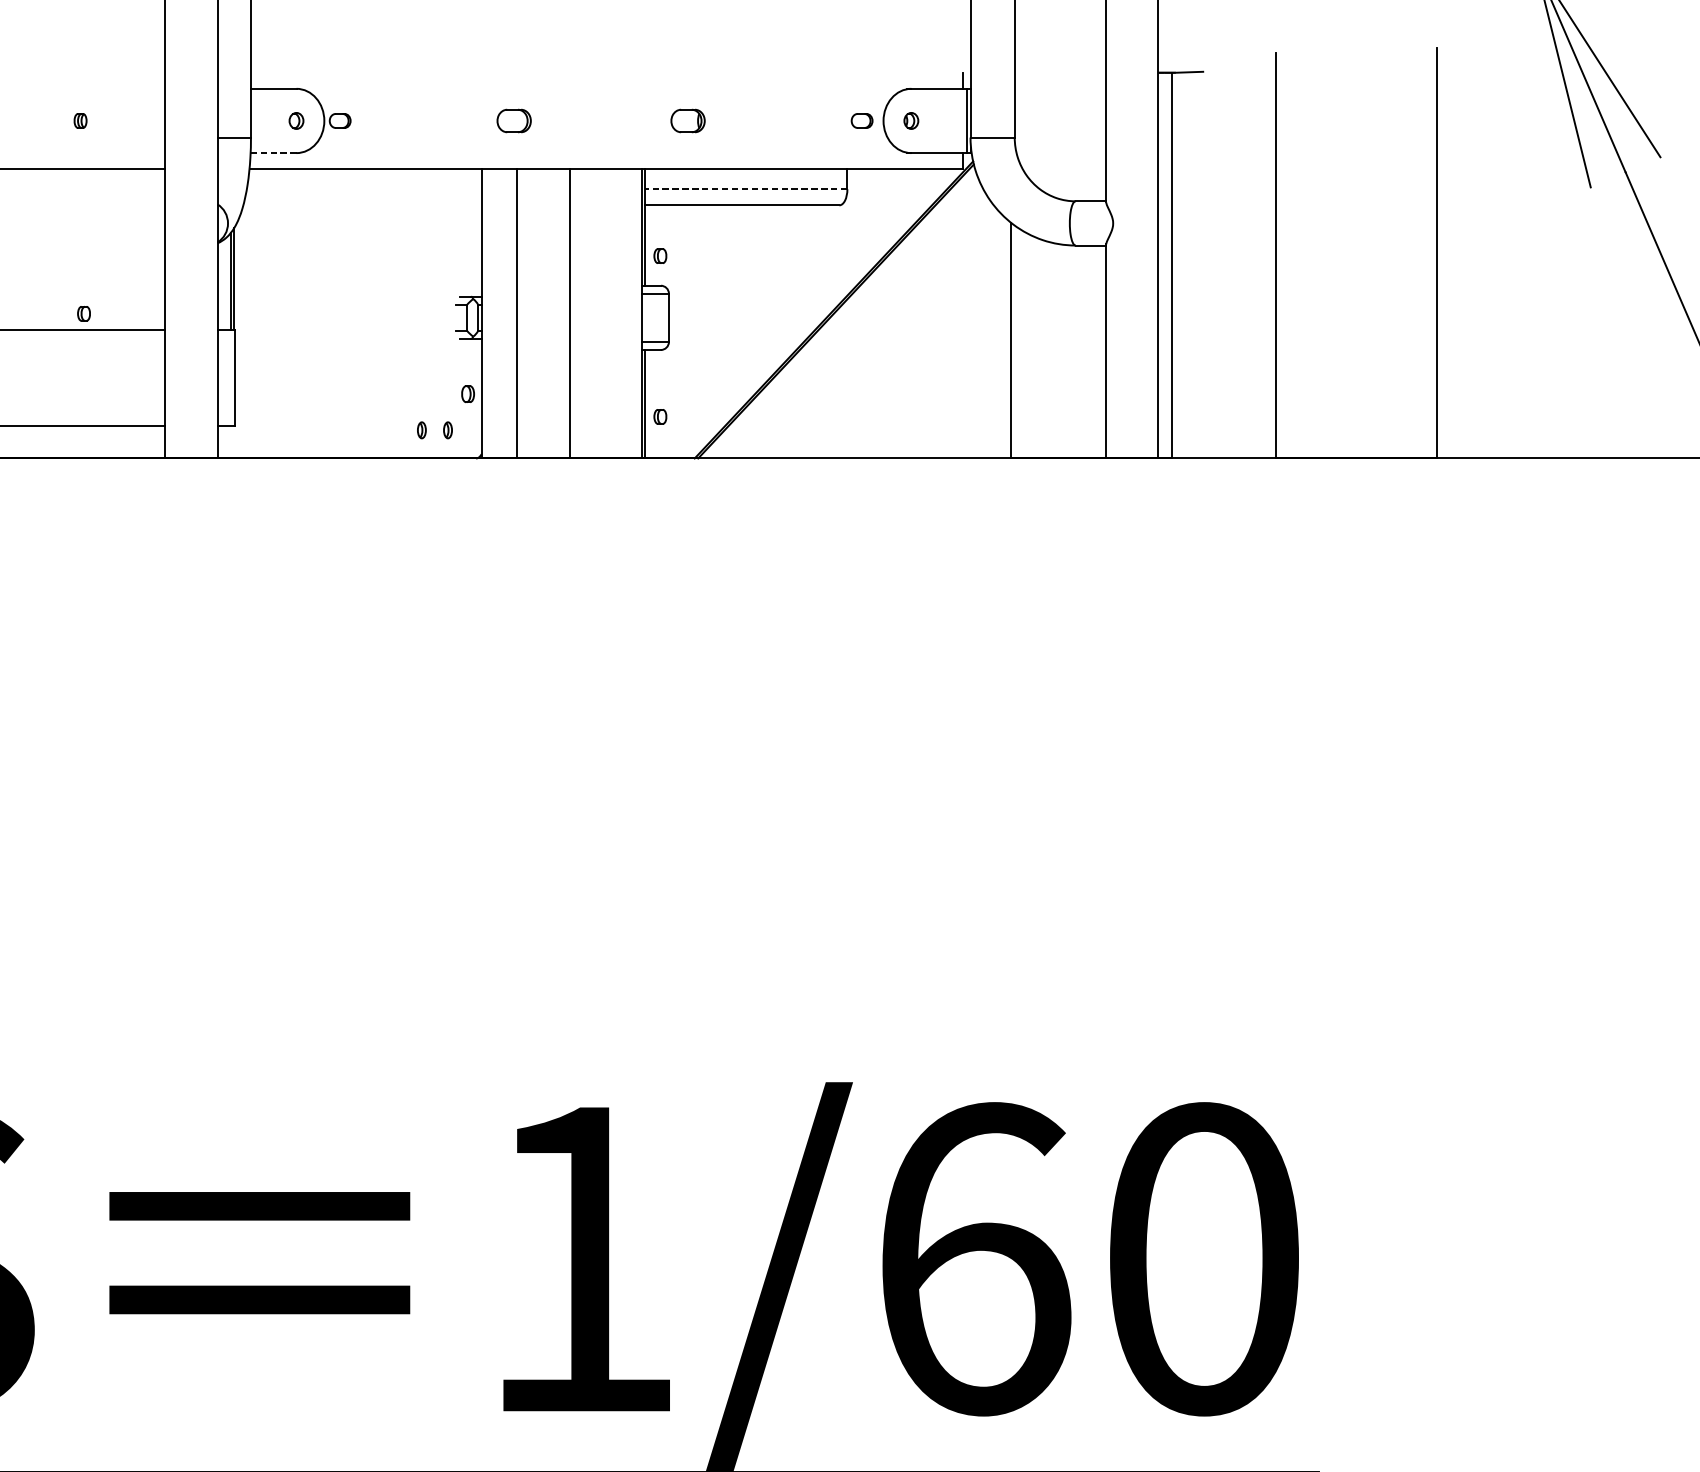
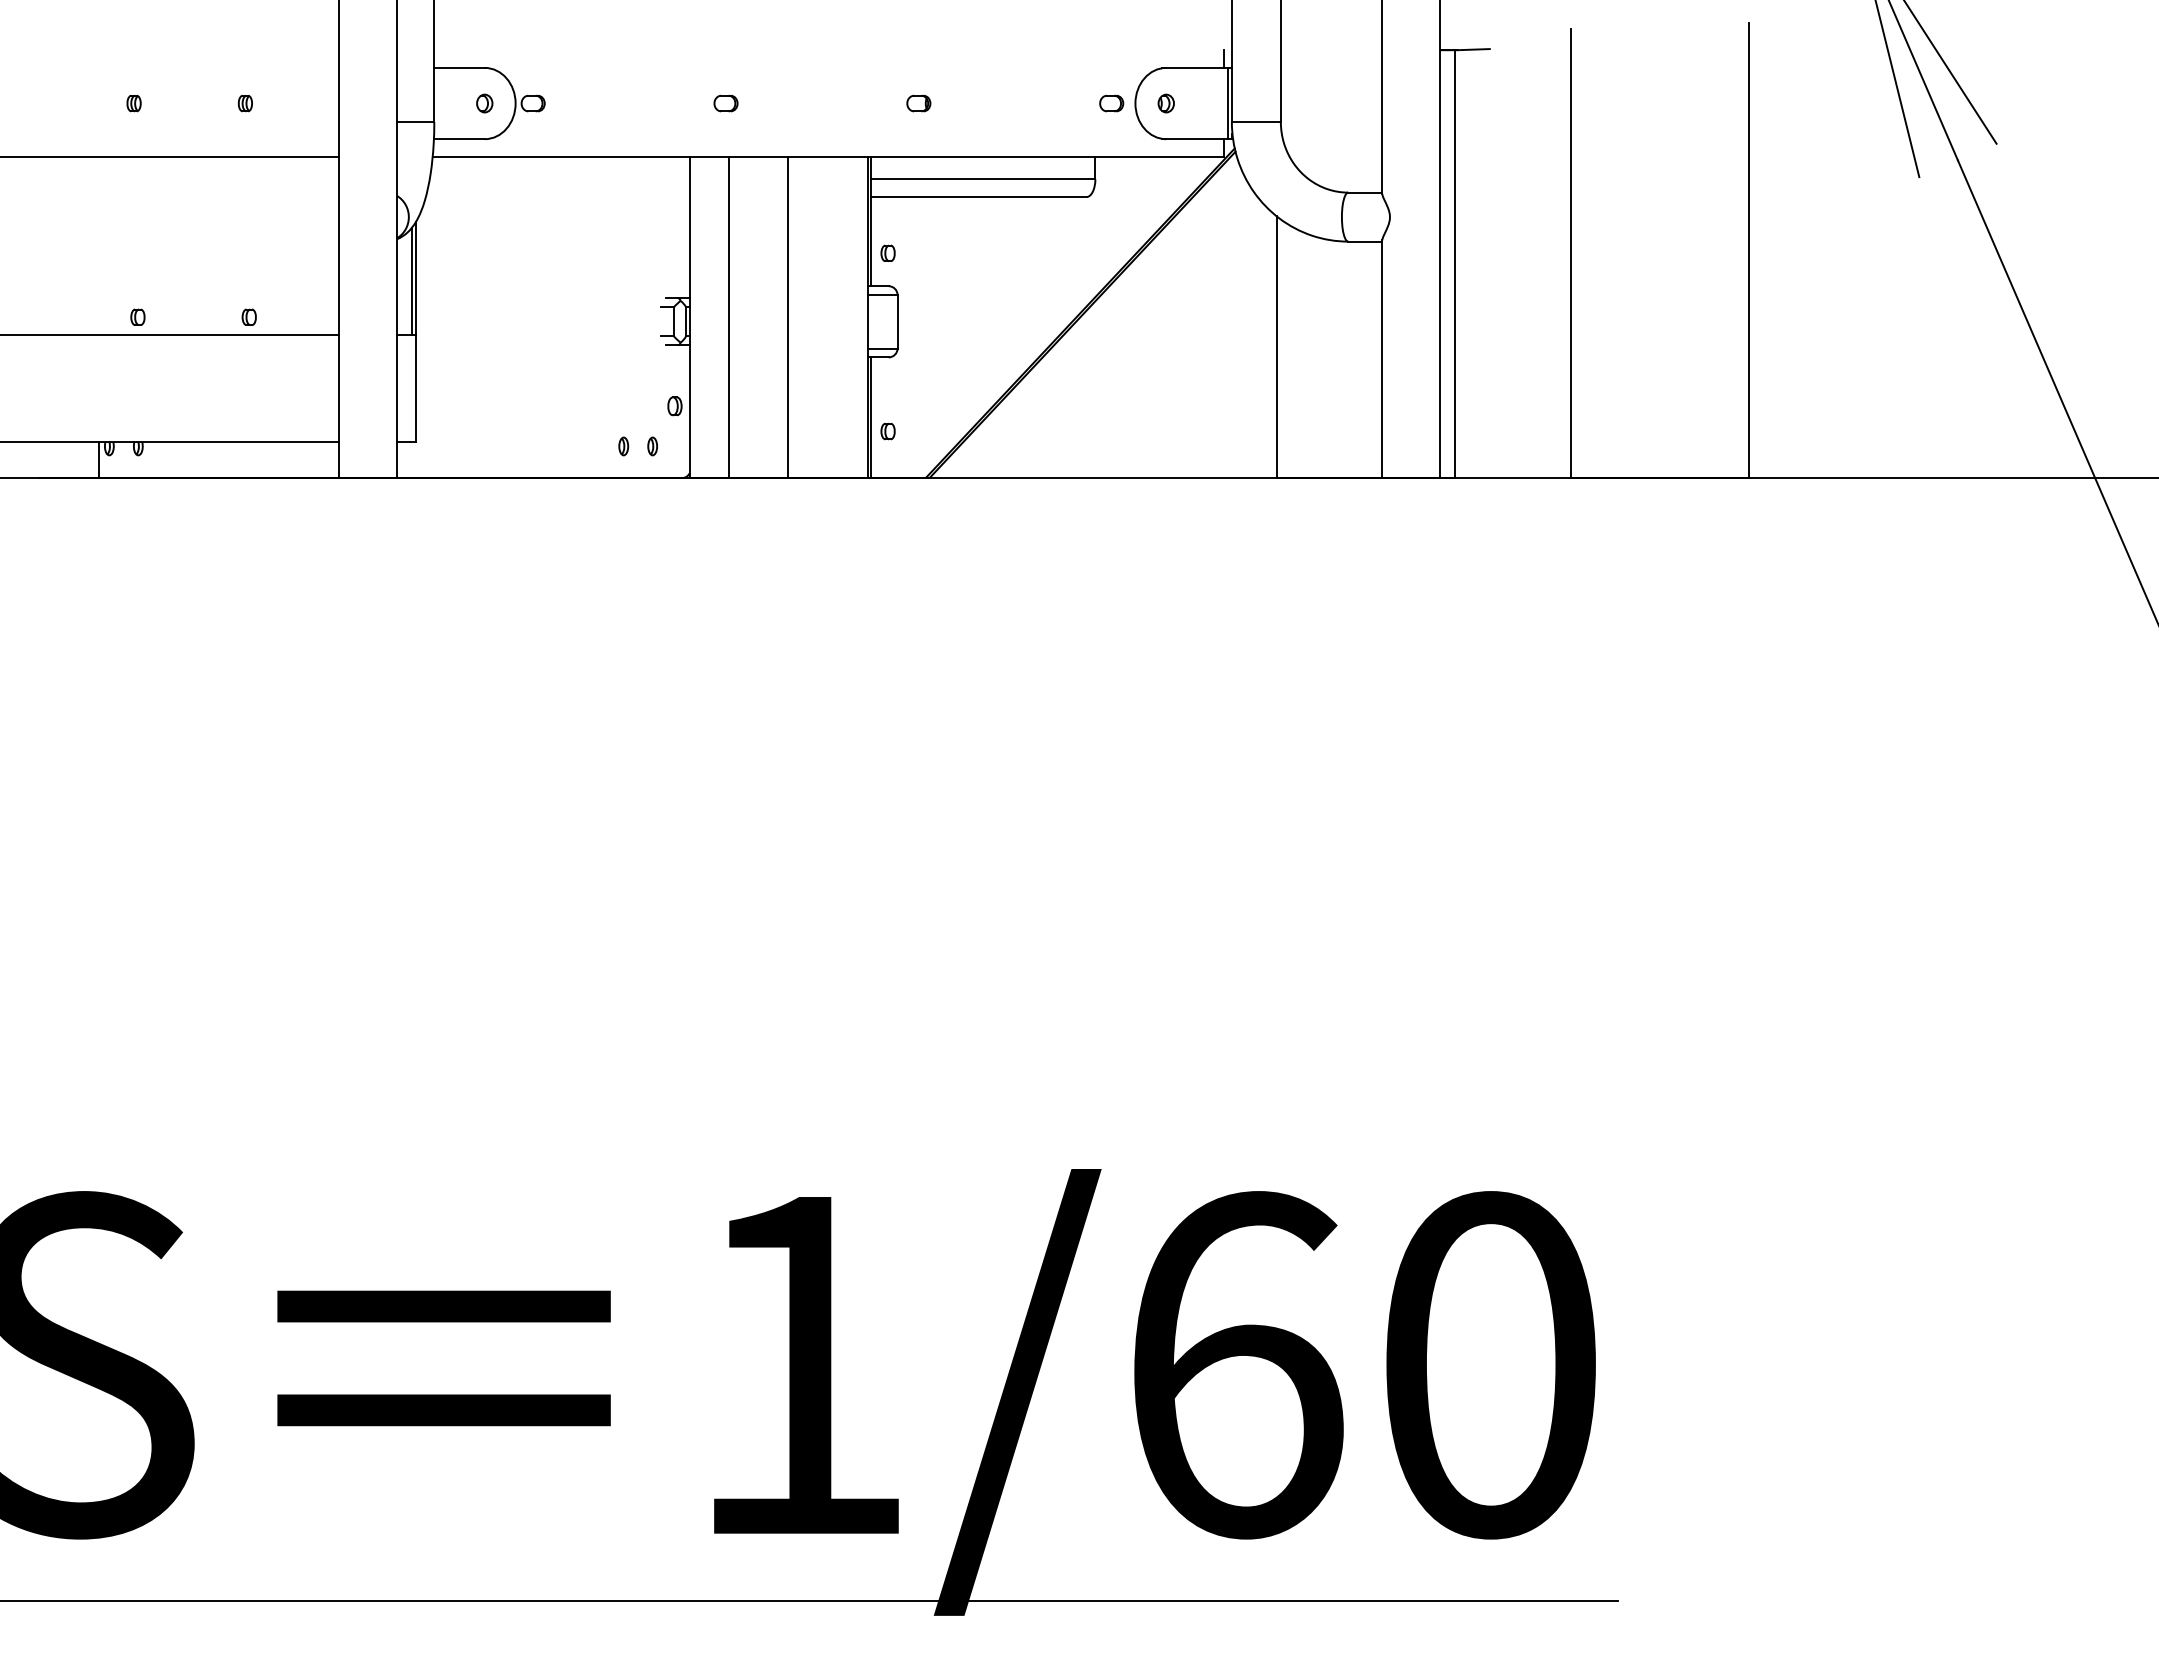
part: (513, 120) -> (725, 103), size x0.62
part: (687, 120) -> (918, 103), size x0.62
line: (273, 153) -> (459, 139), dashed -> solid
line: (745, 189) -> (982, 179), dashed -> solid

